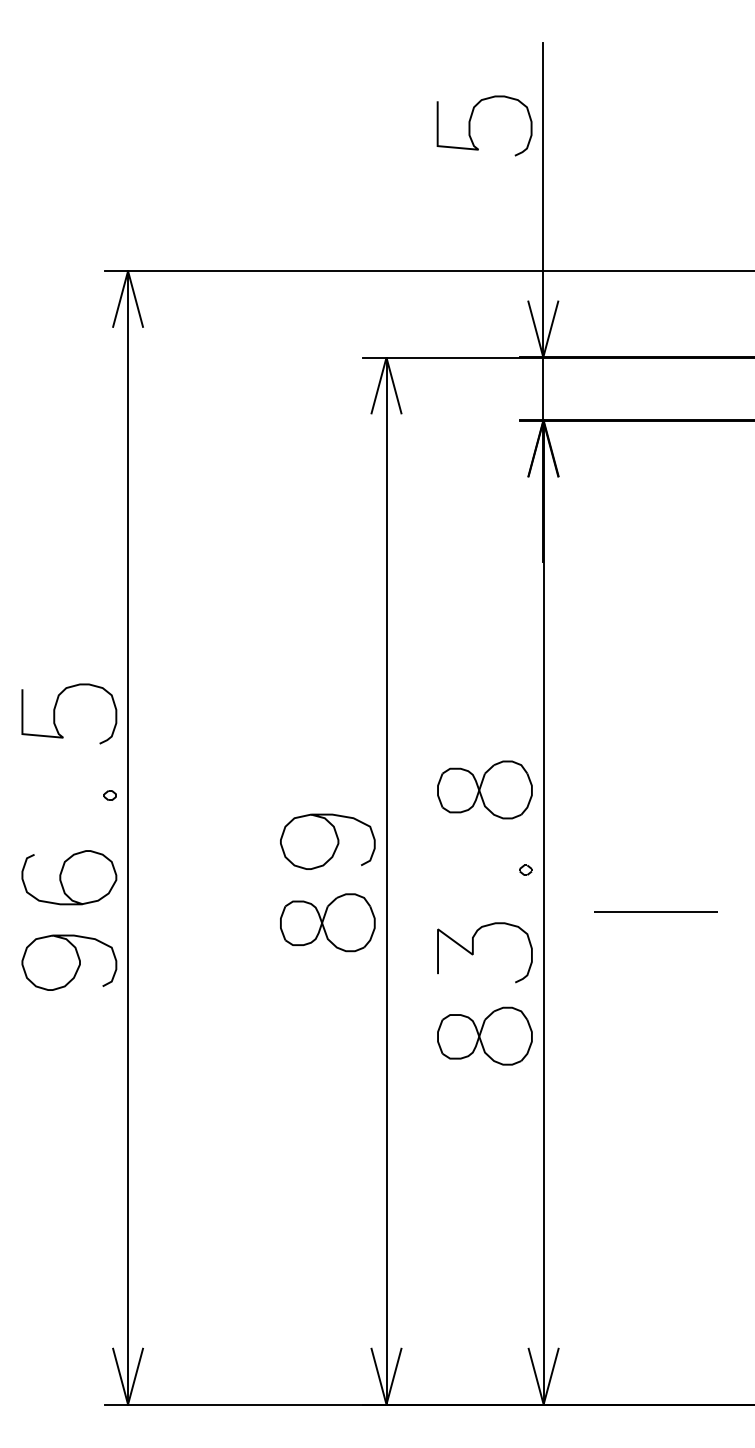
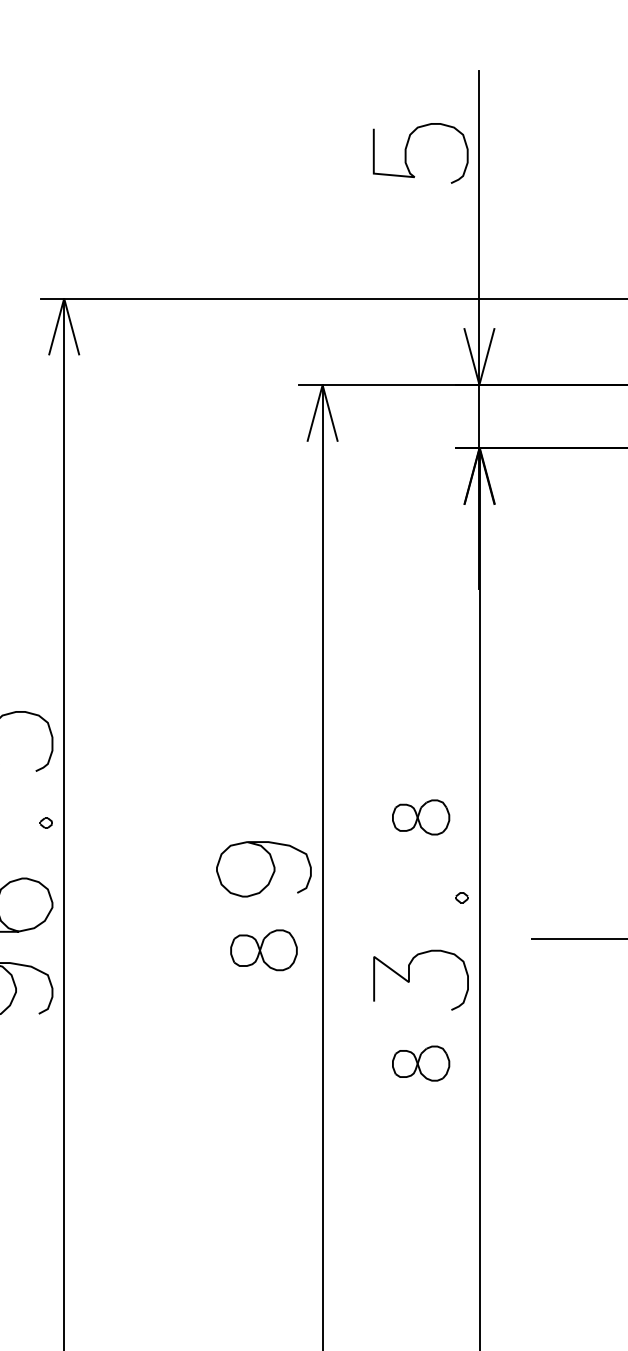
part: (484, 789) -> (420, 816), size x0.6
part: (327, 922) -> (263, 949), size x0.7
part: (484, 1035) -> (420, 1062), size x0.6

